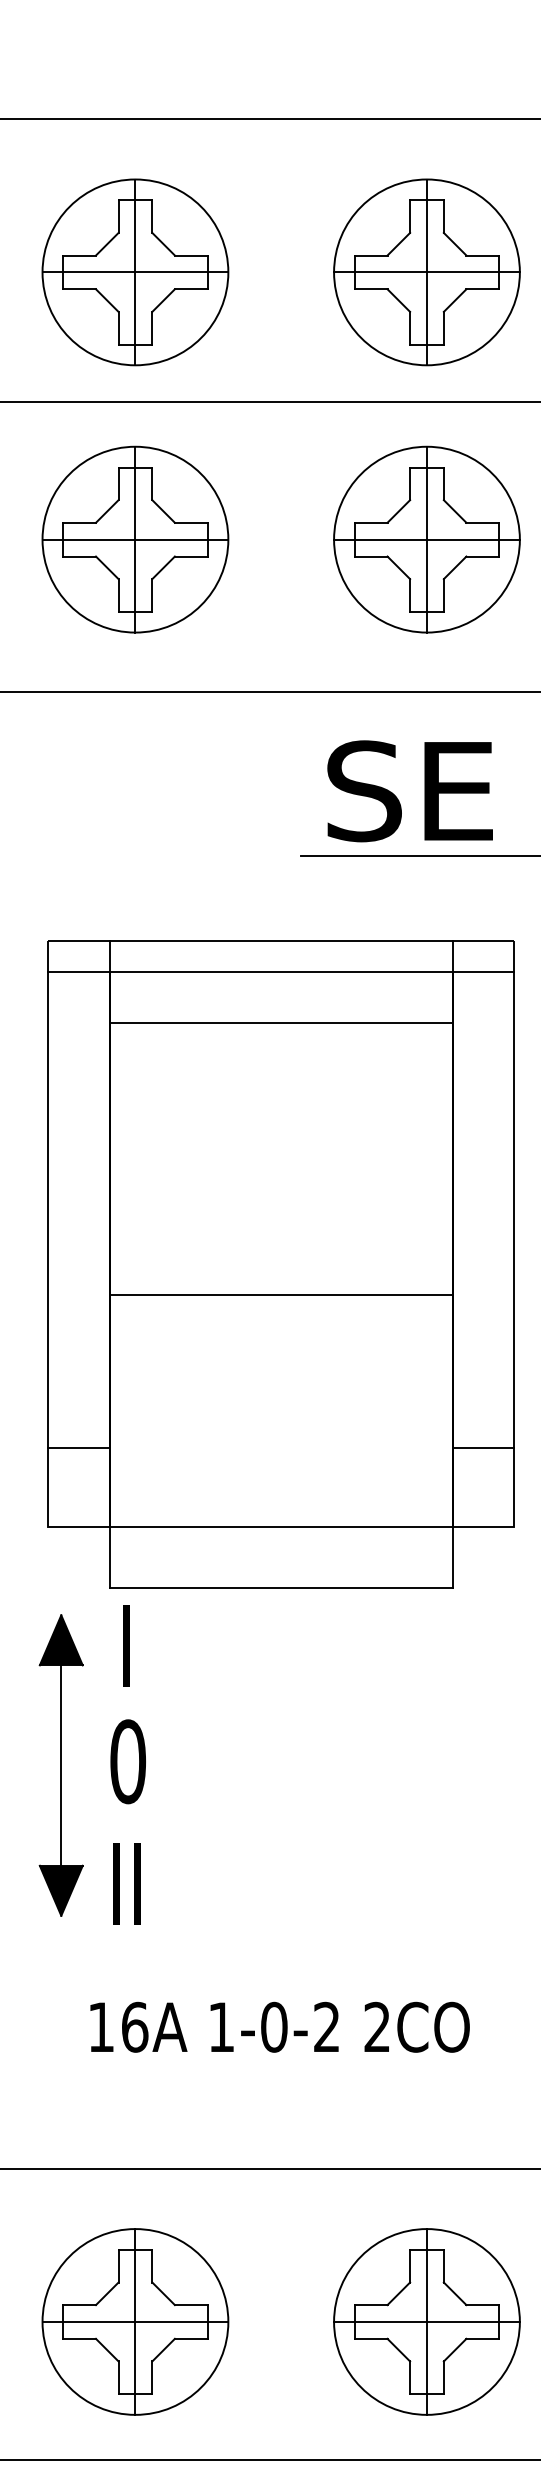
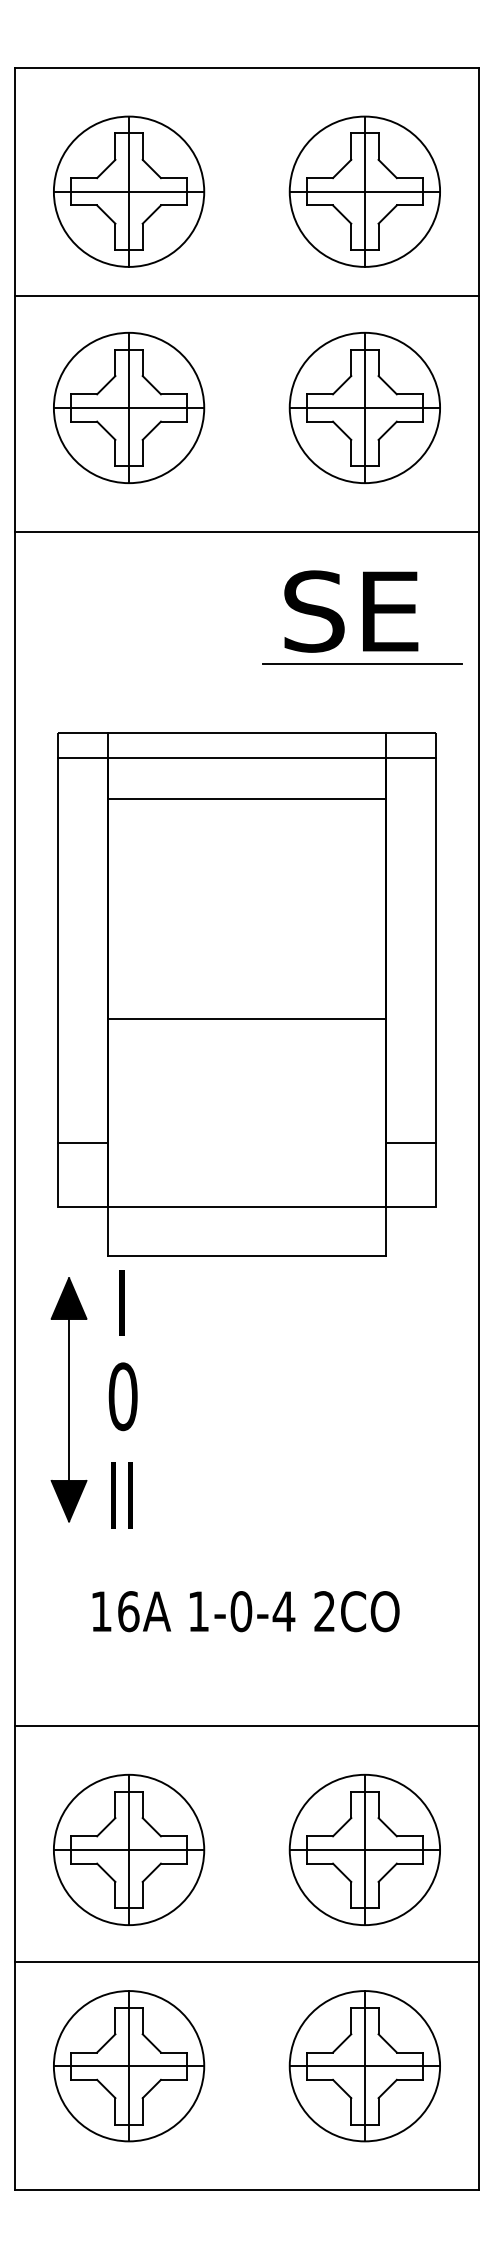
text: (326, 2027) -> (283, 1611), 1-0-2 -> 1-0-4

